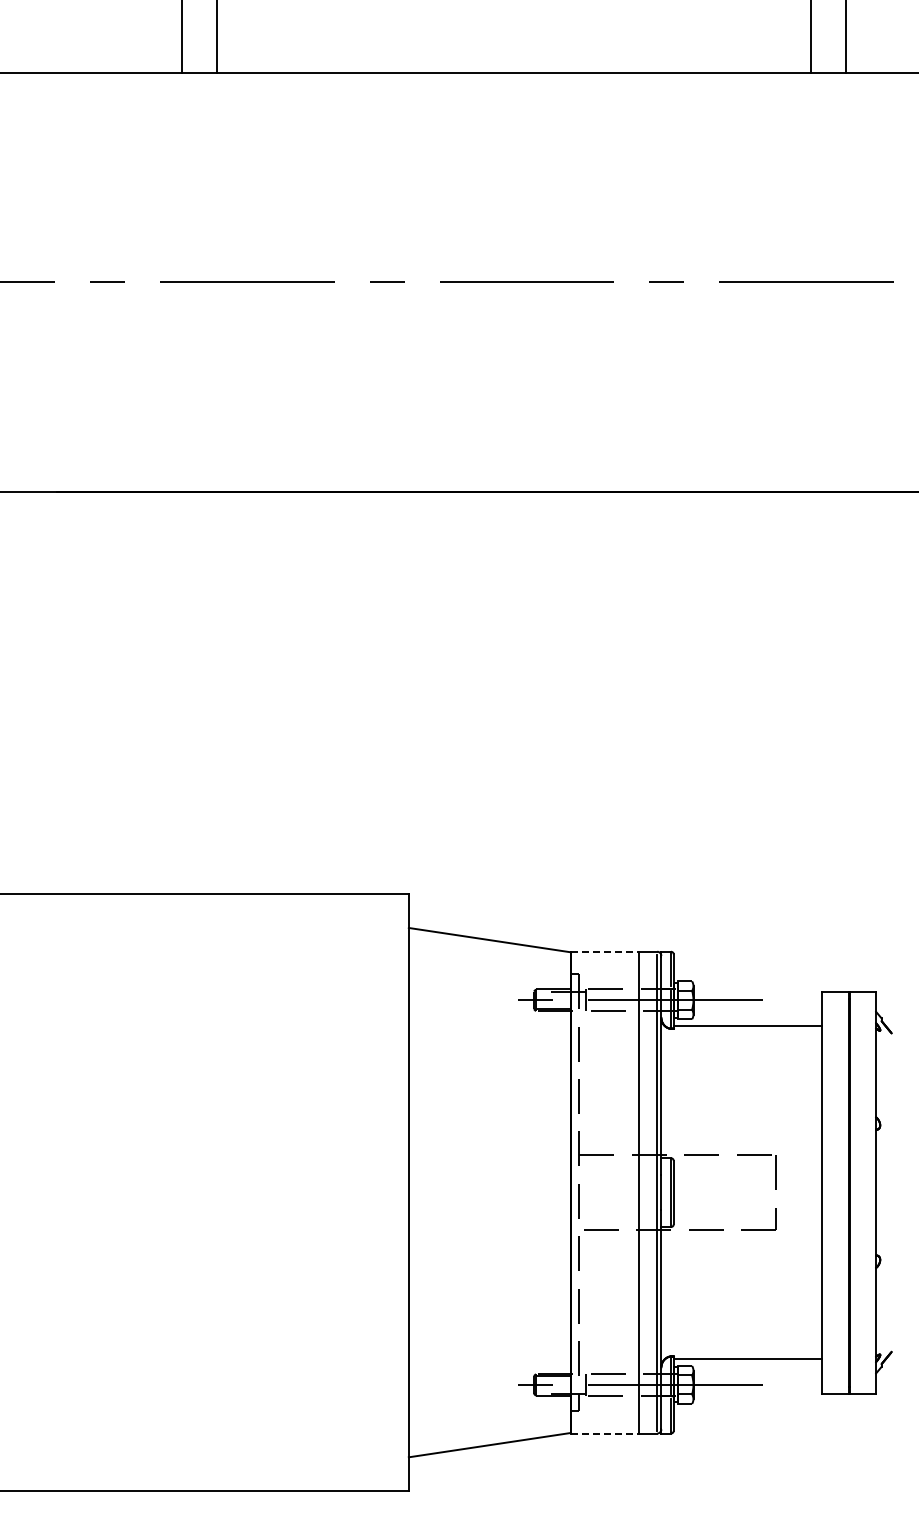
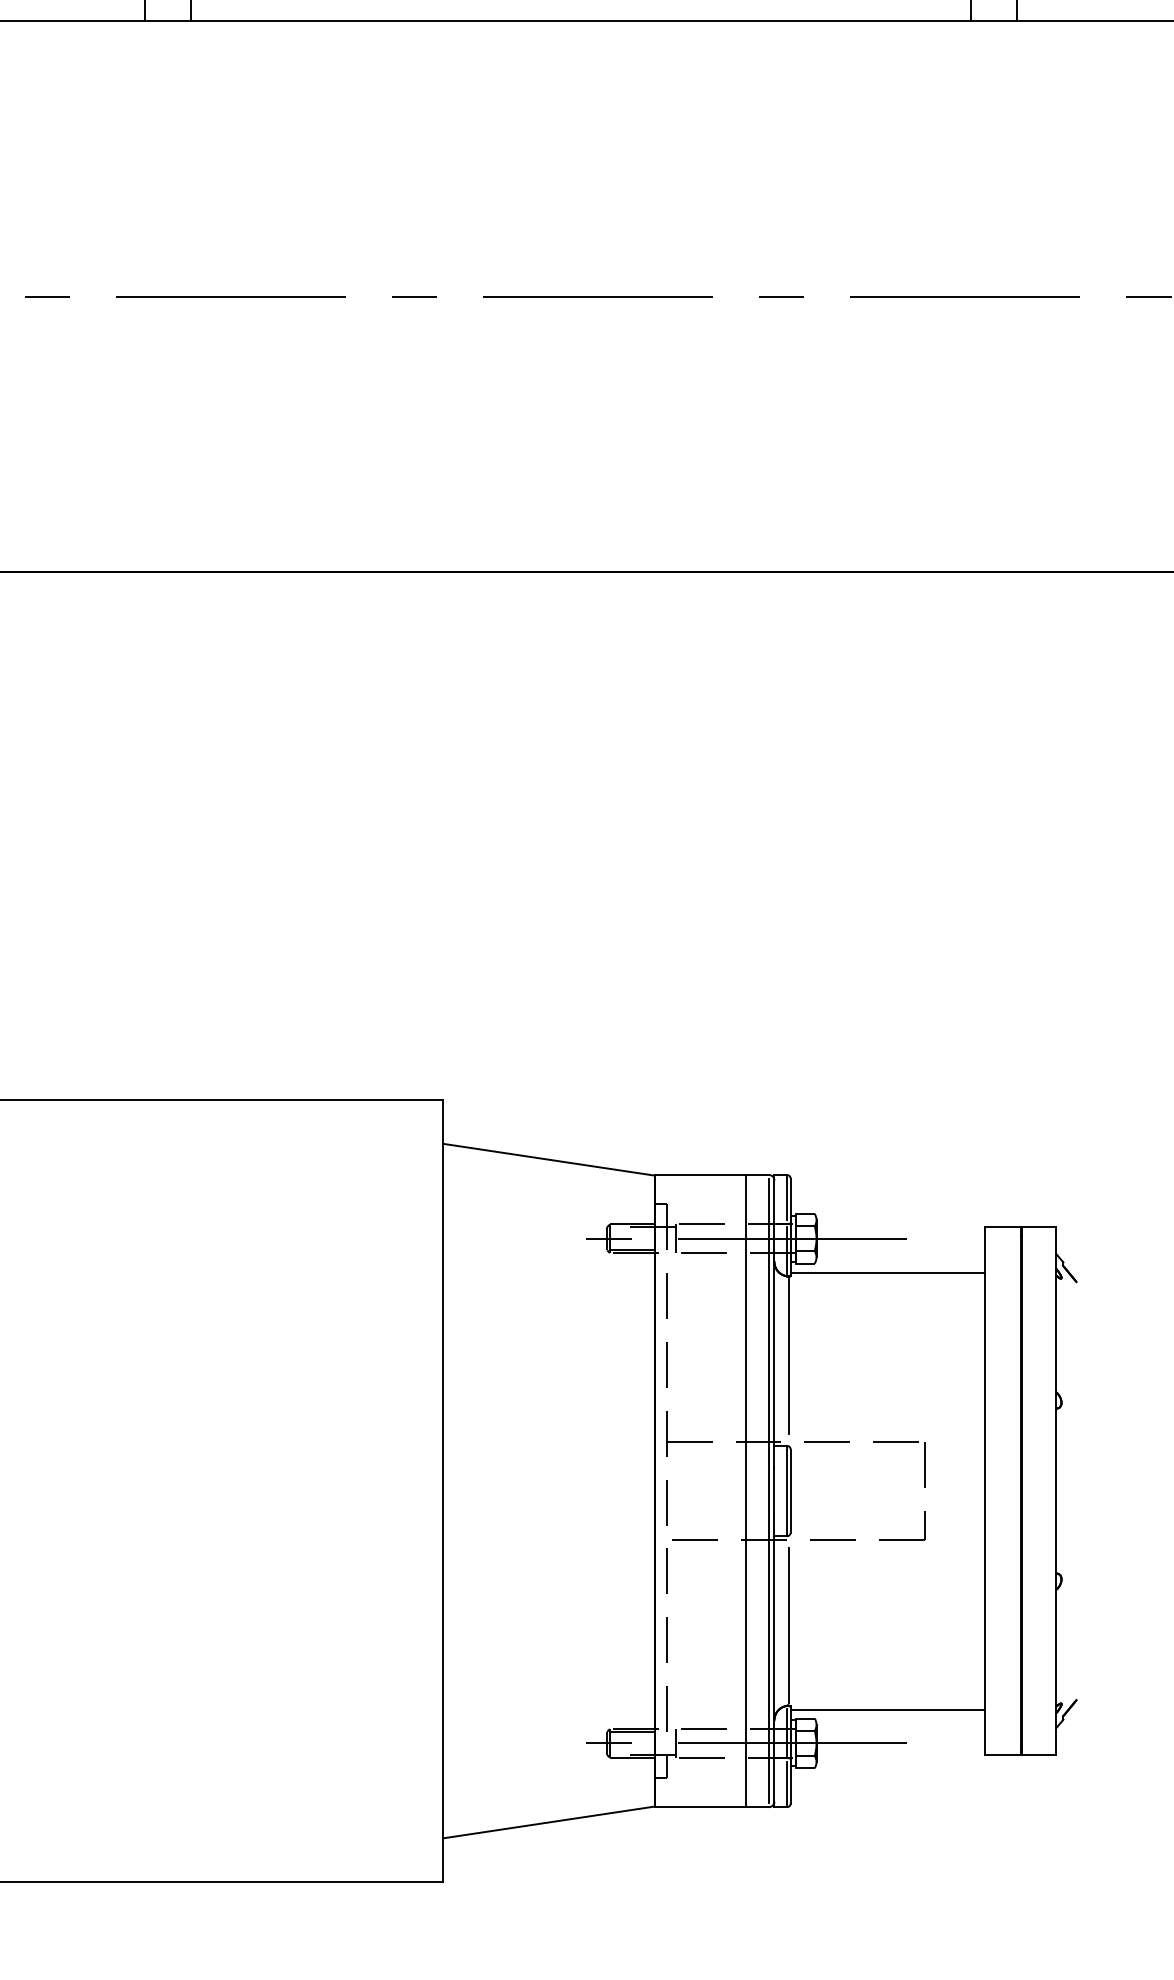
line: (605, 951) -> (701, 1174), dashed -> solid
line: (672, 1090) -> (788, 1357), added
line: (672, 1295) -> (788, 1626), added
line: (605, 1433) -> (701, 1807), dashed -> solid

